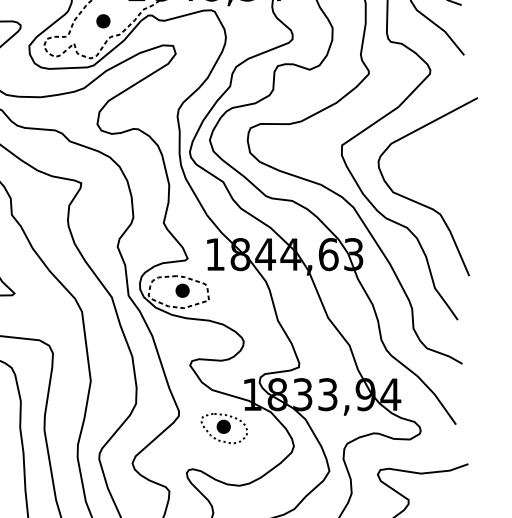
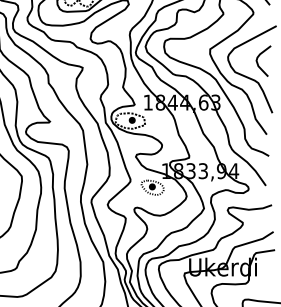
curve: (440, 164) -> (258, 58), added

